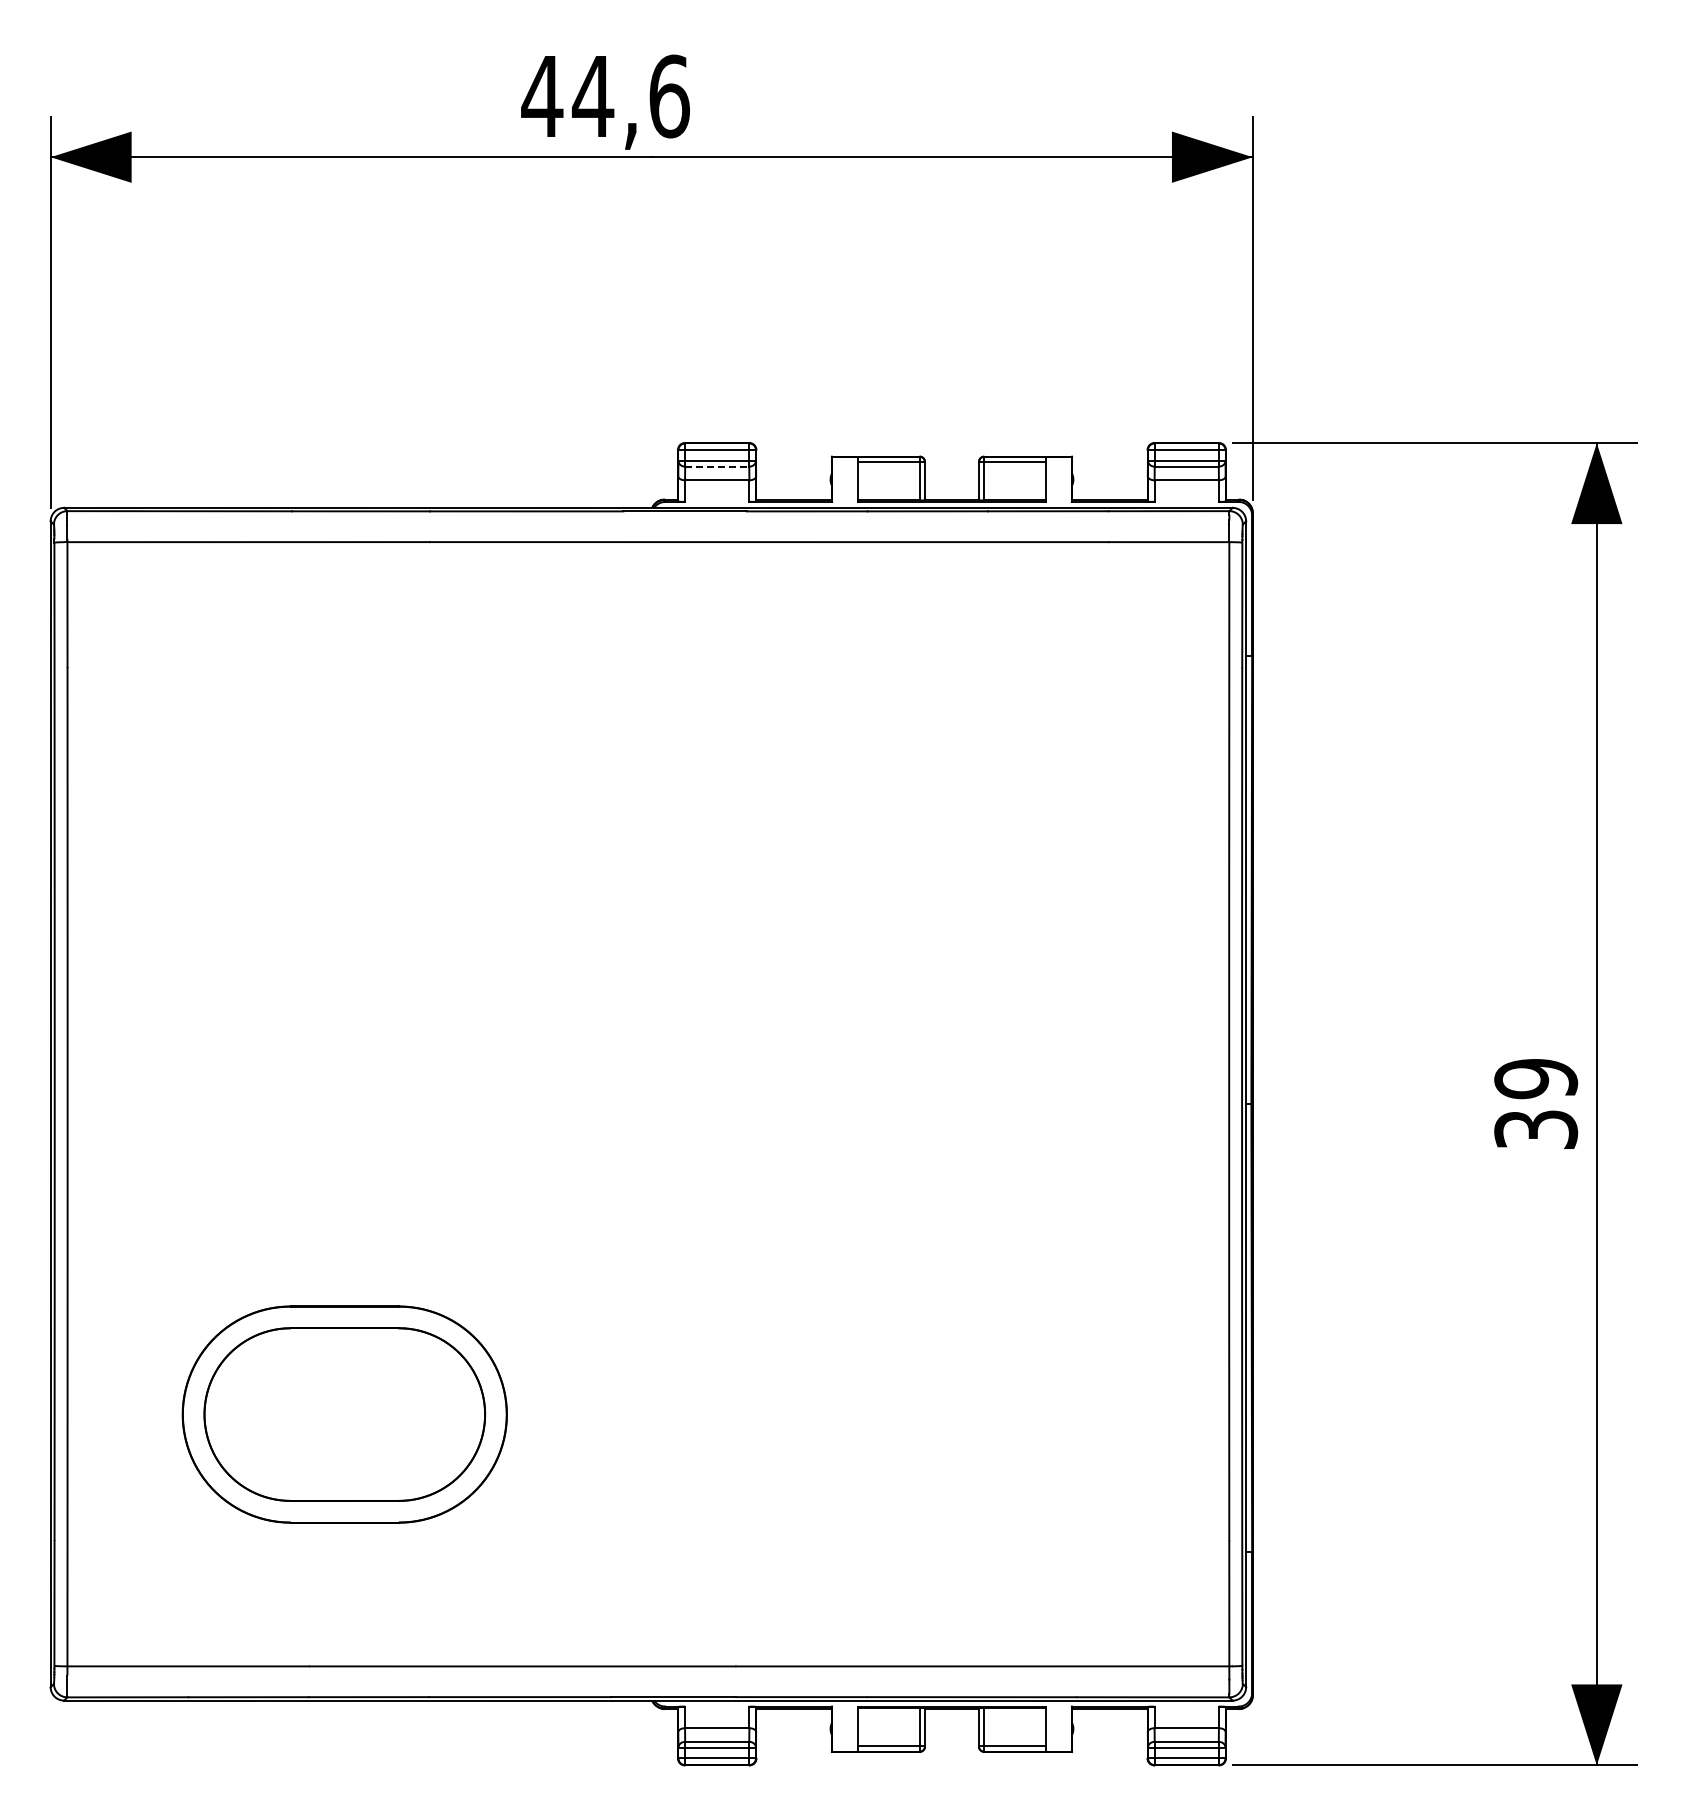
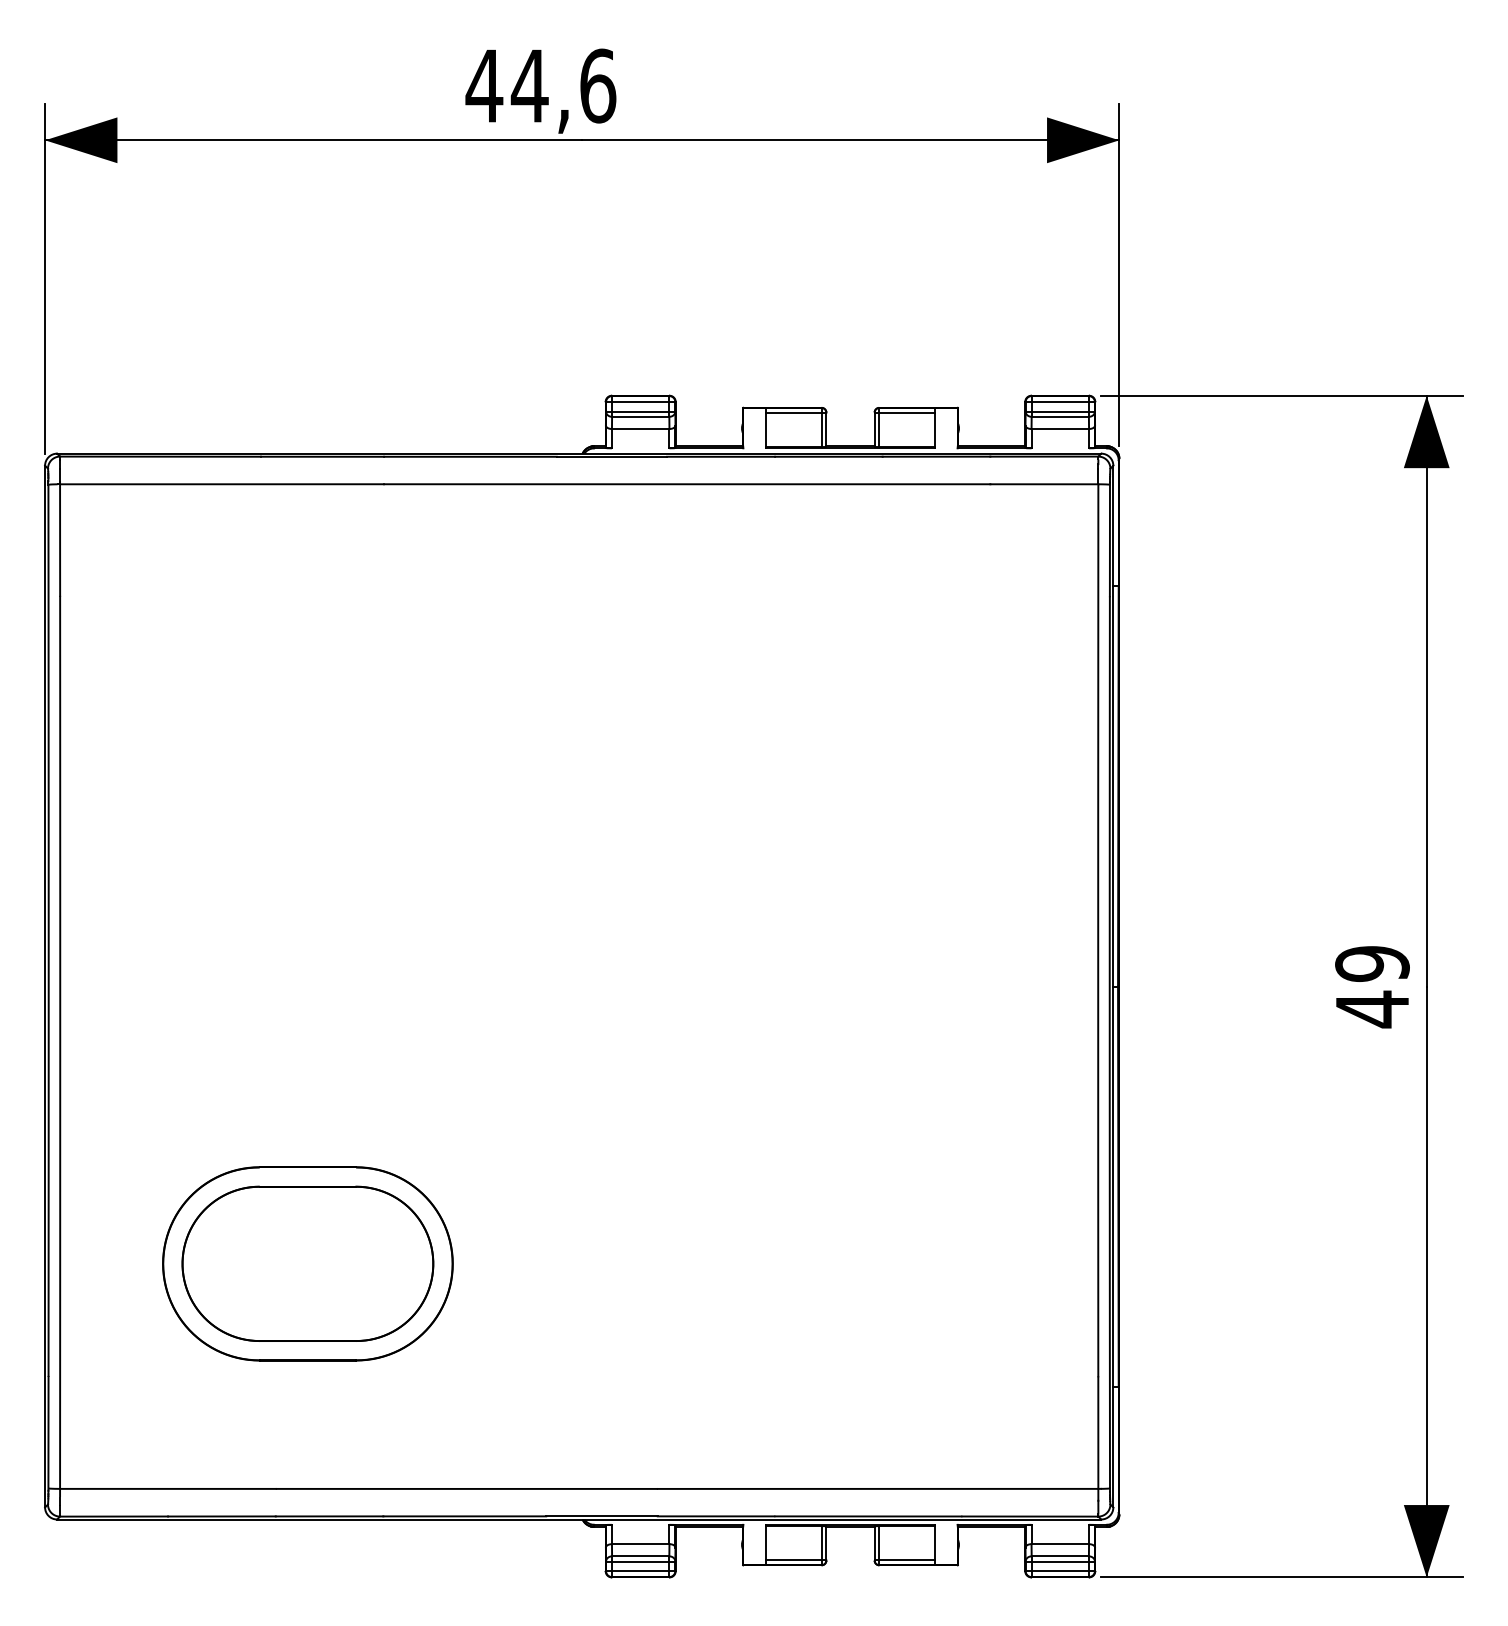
line: (717, 466) -> (640, 416), dashed -> solid
text: (1536, 1129) -> (1372, 1009), 39 -> 49

